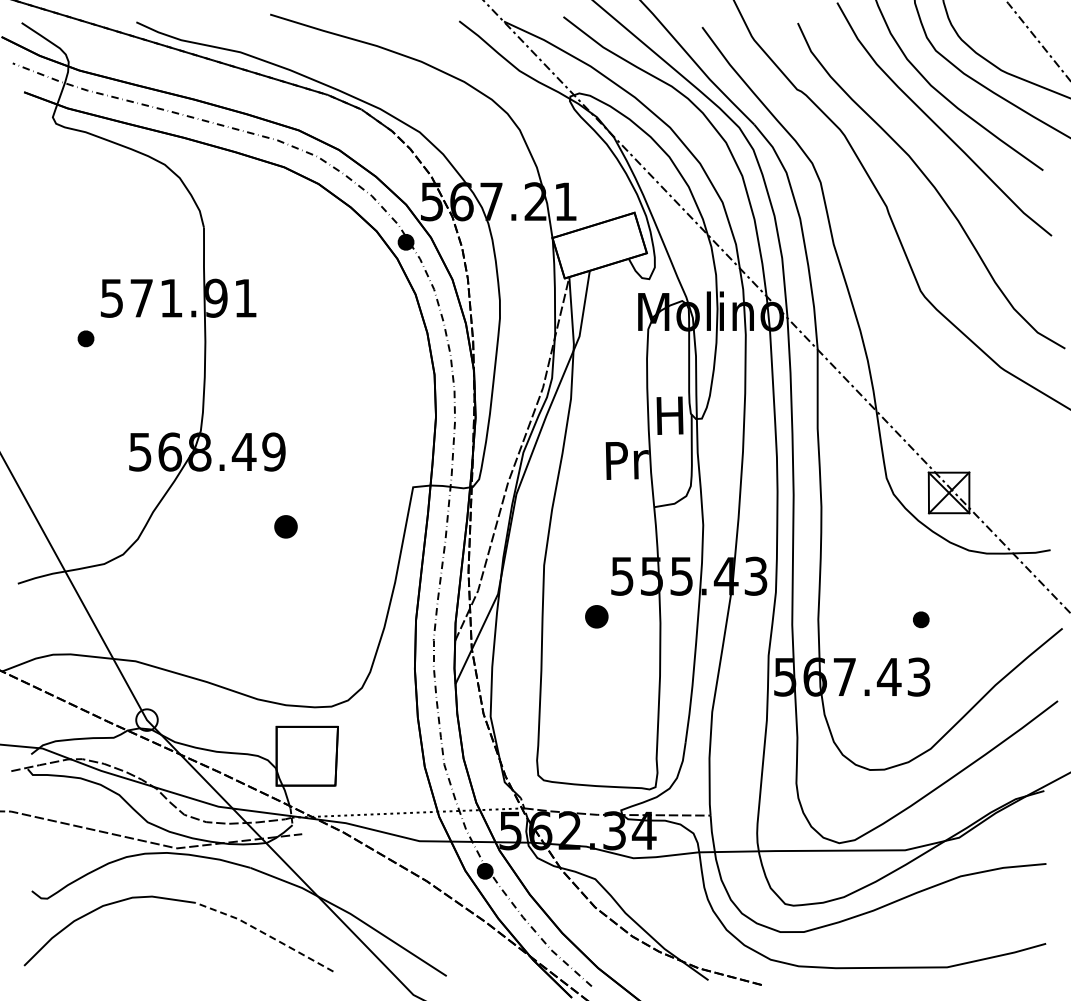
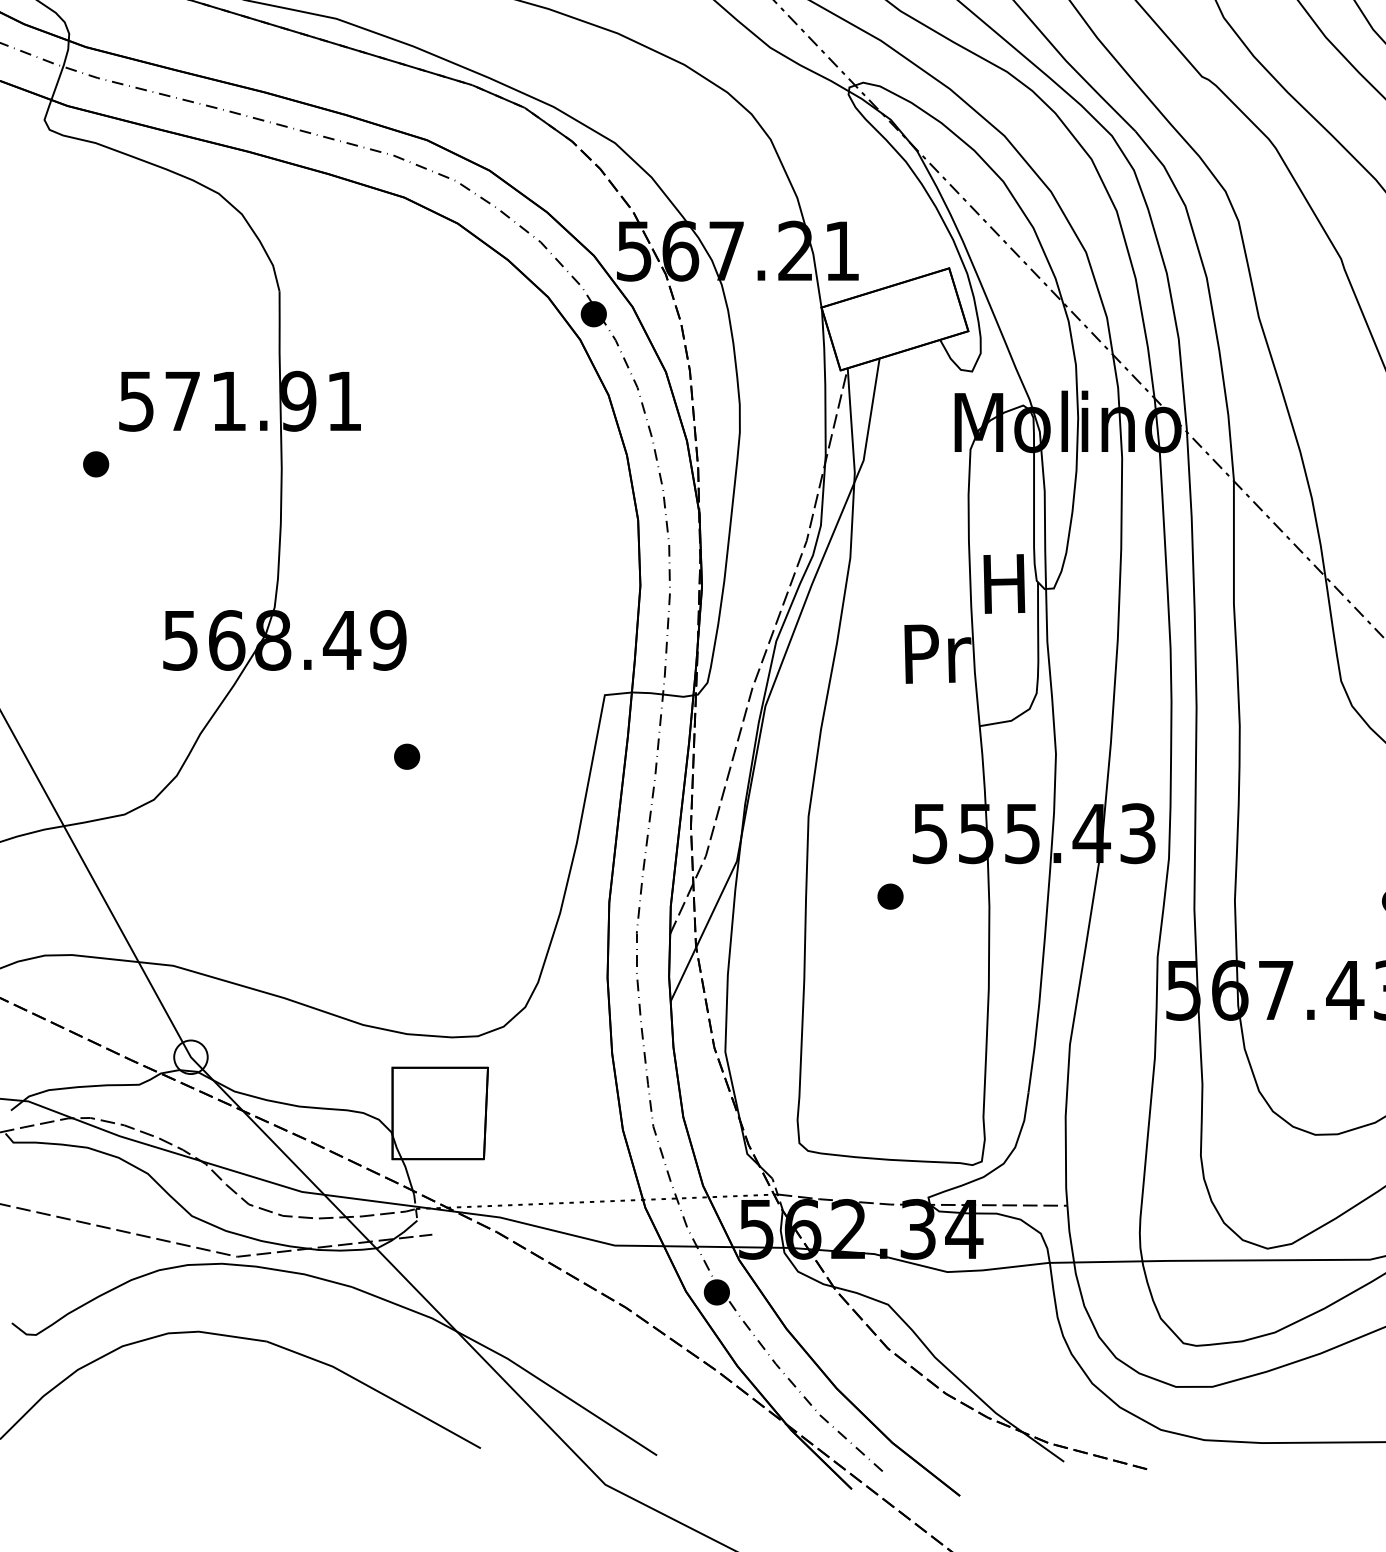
part: (285, 526) -> (406, 756), size x0.71
part: (596, 616) -> (889, 896), size x0.71
line: (265, 933) -> (375, 1389), dashed -> solid

